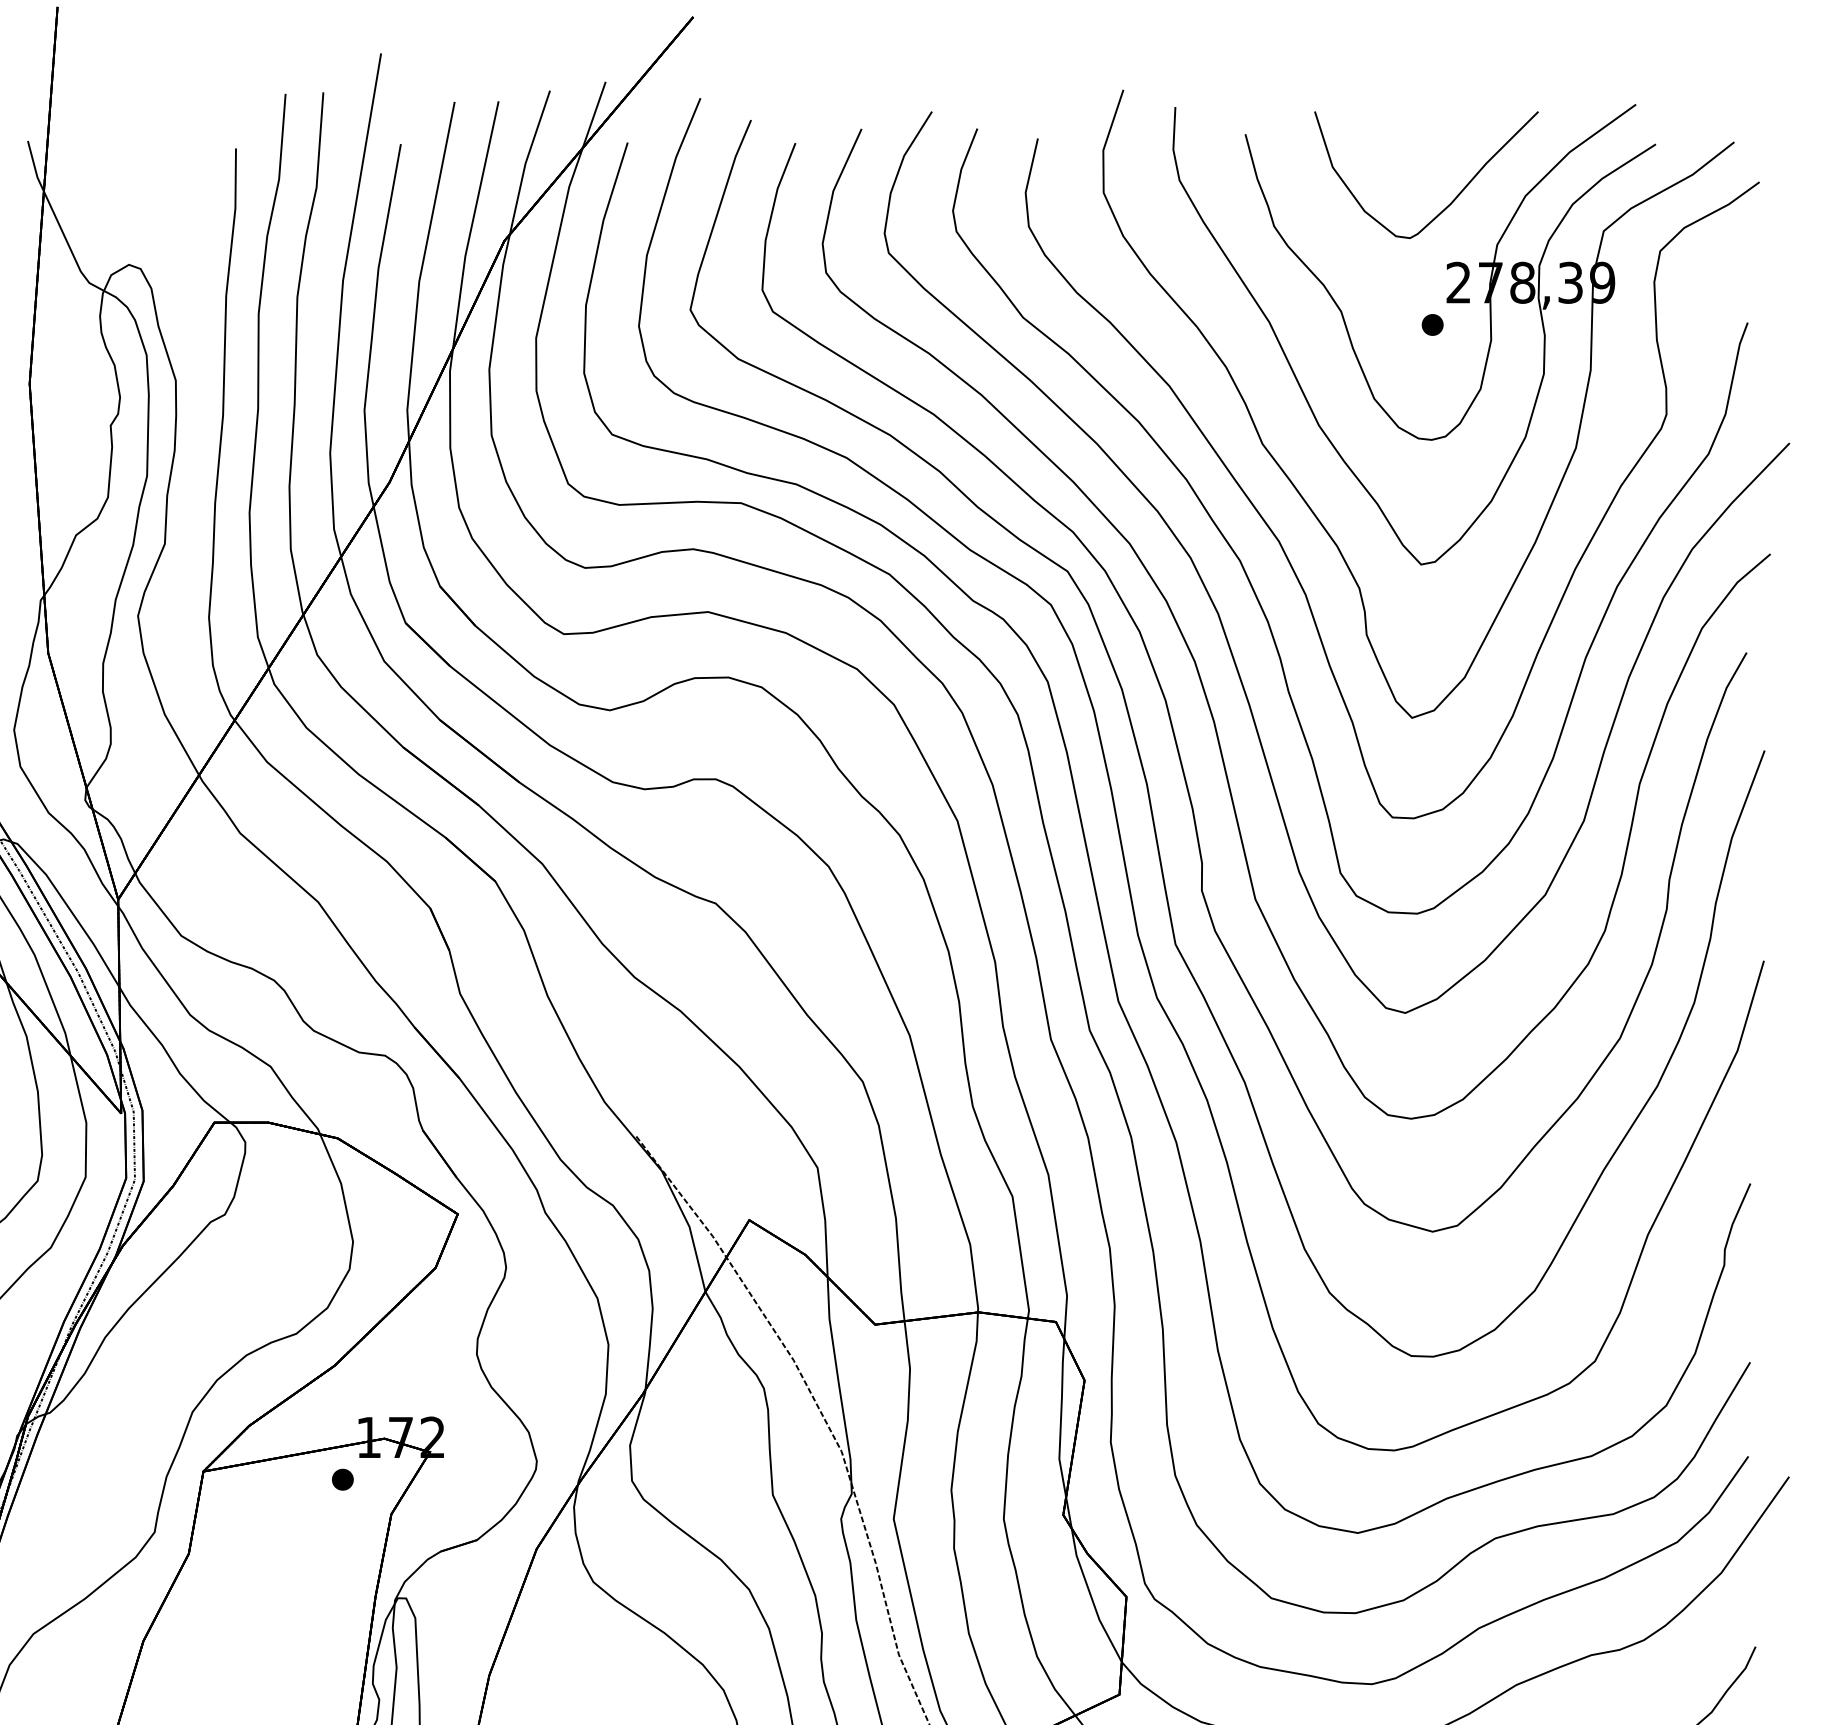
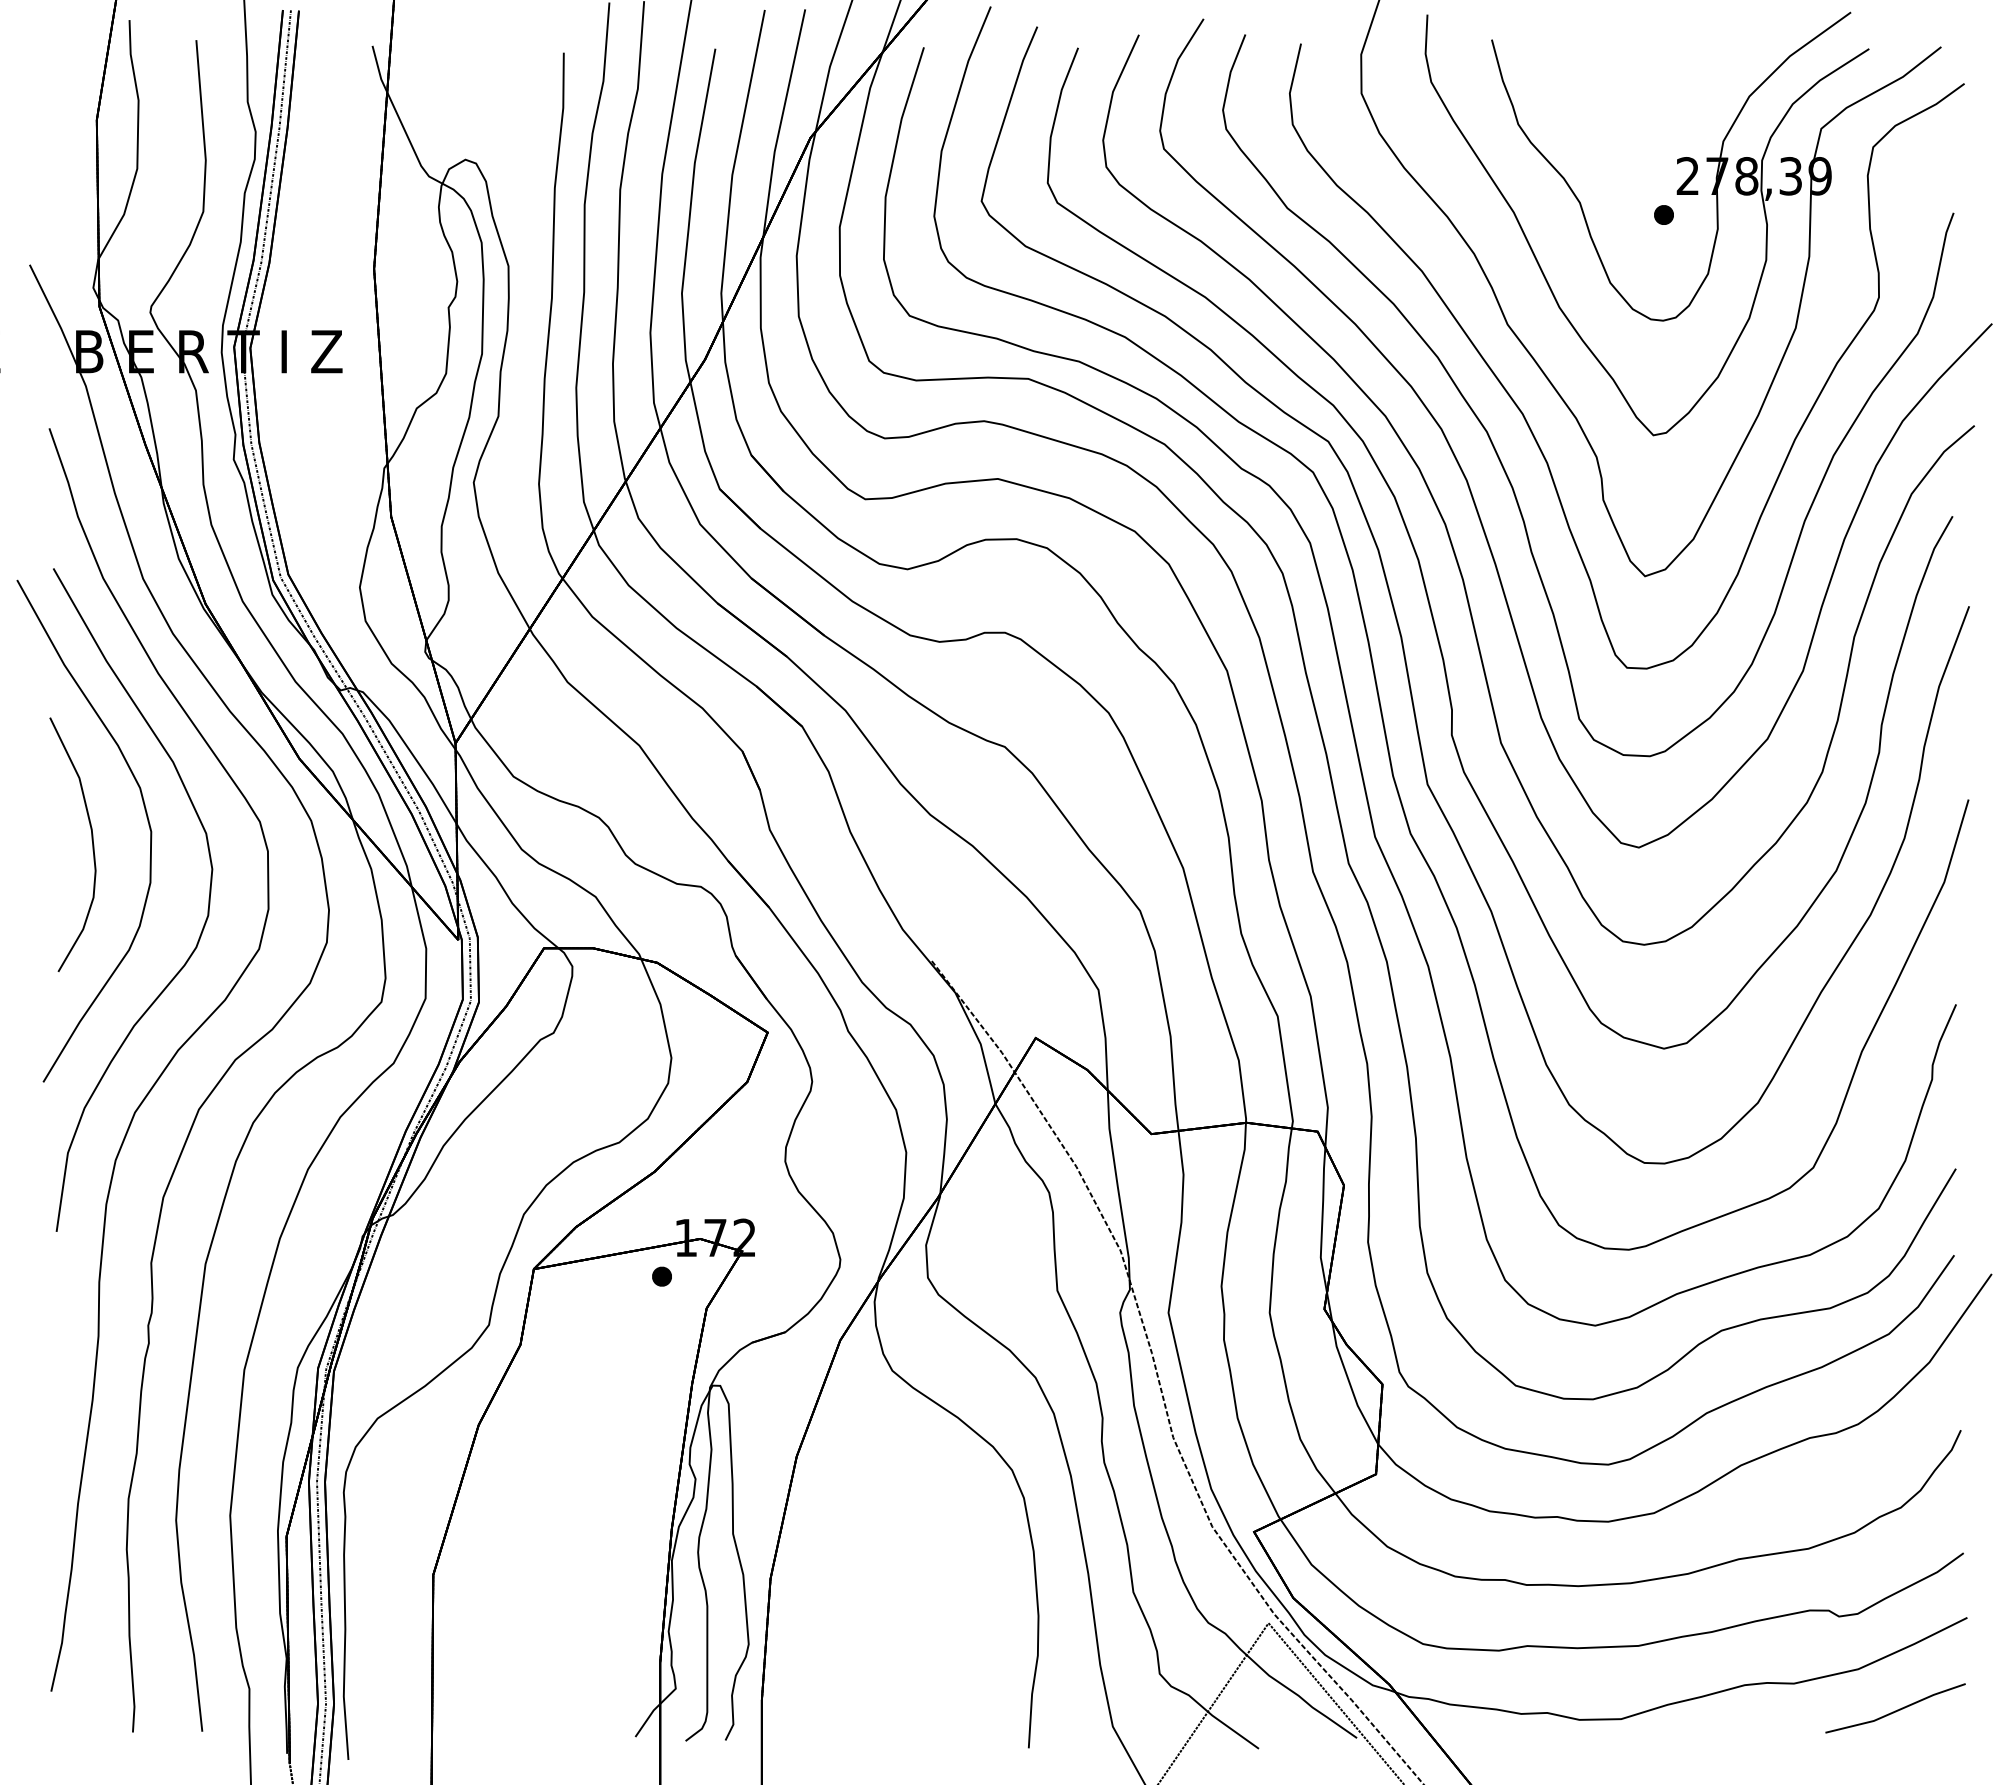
curve: (1454, 197) -> (1684, 97), removed

